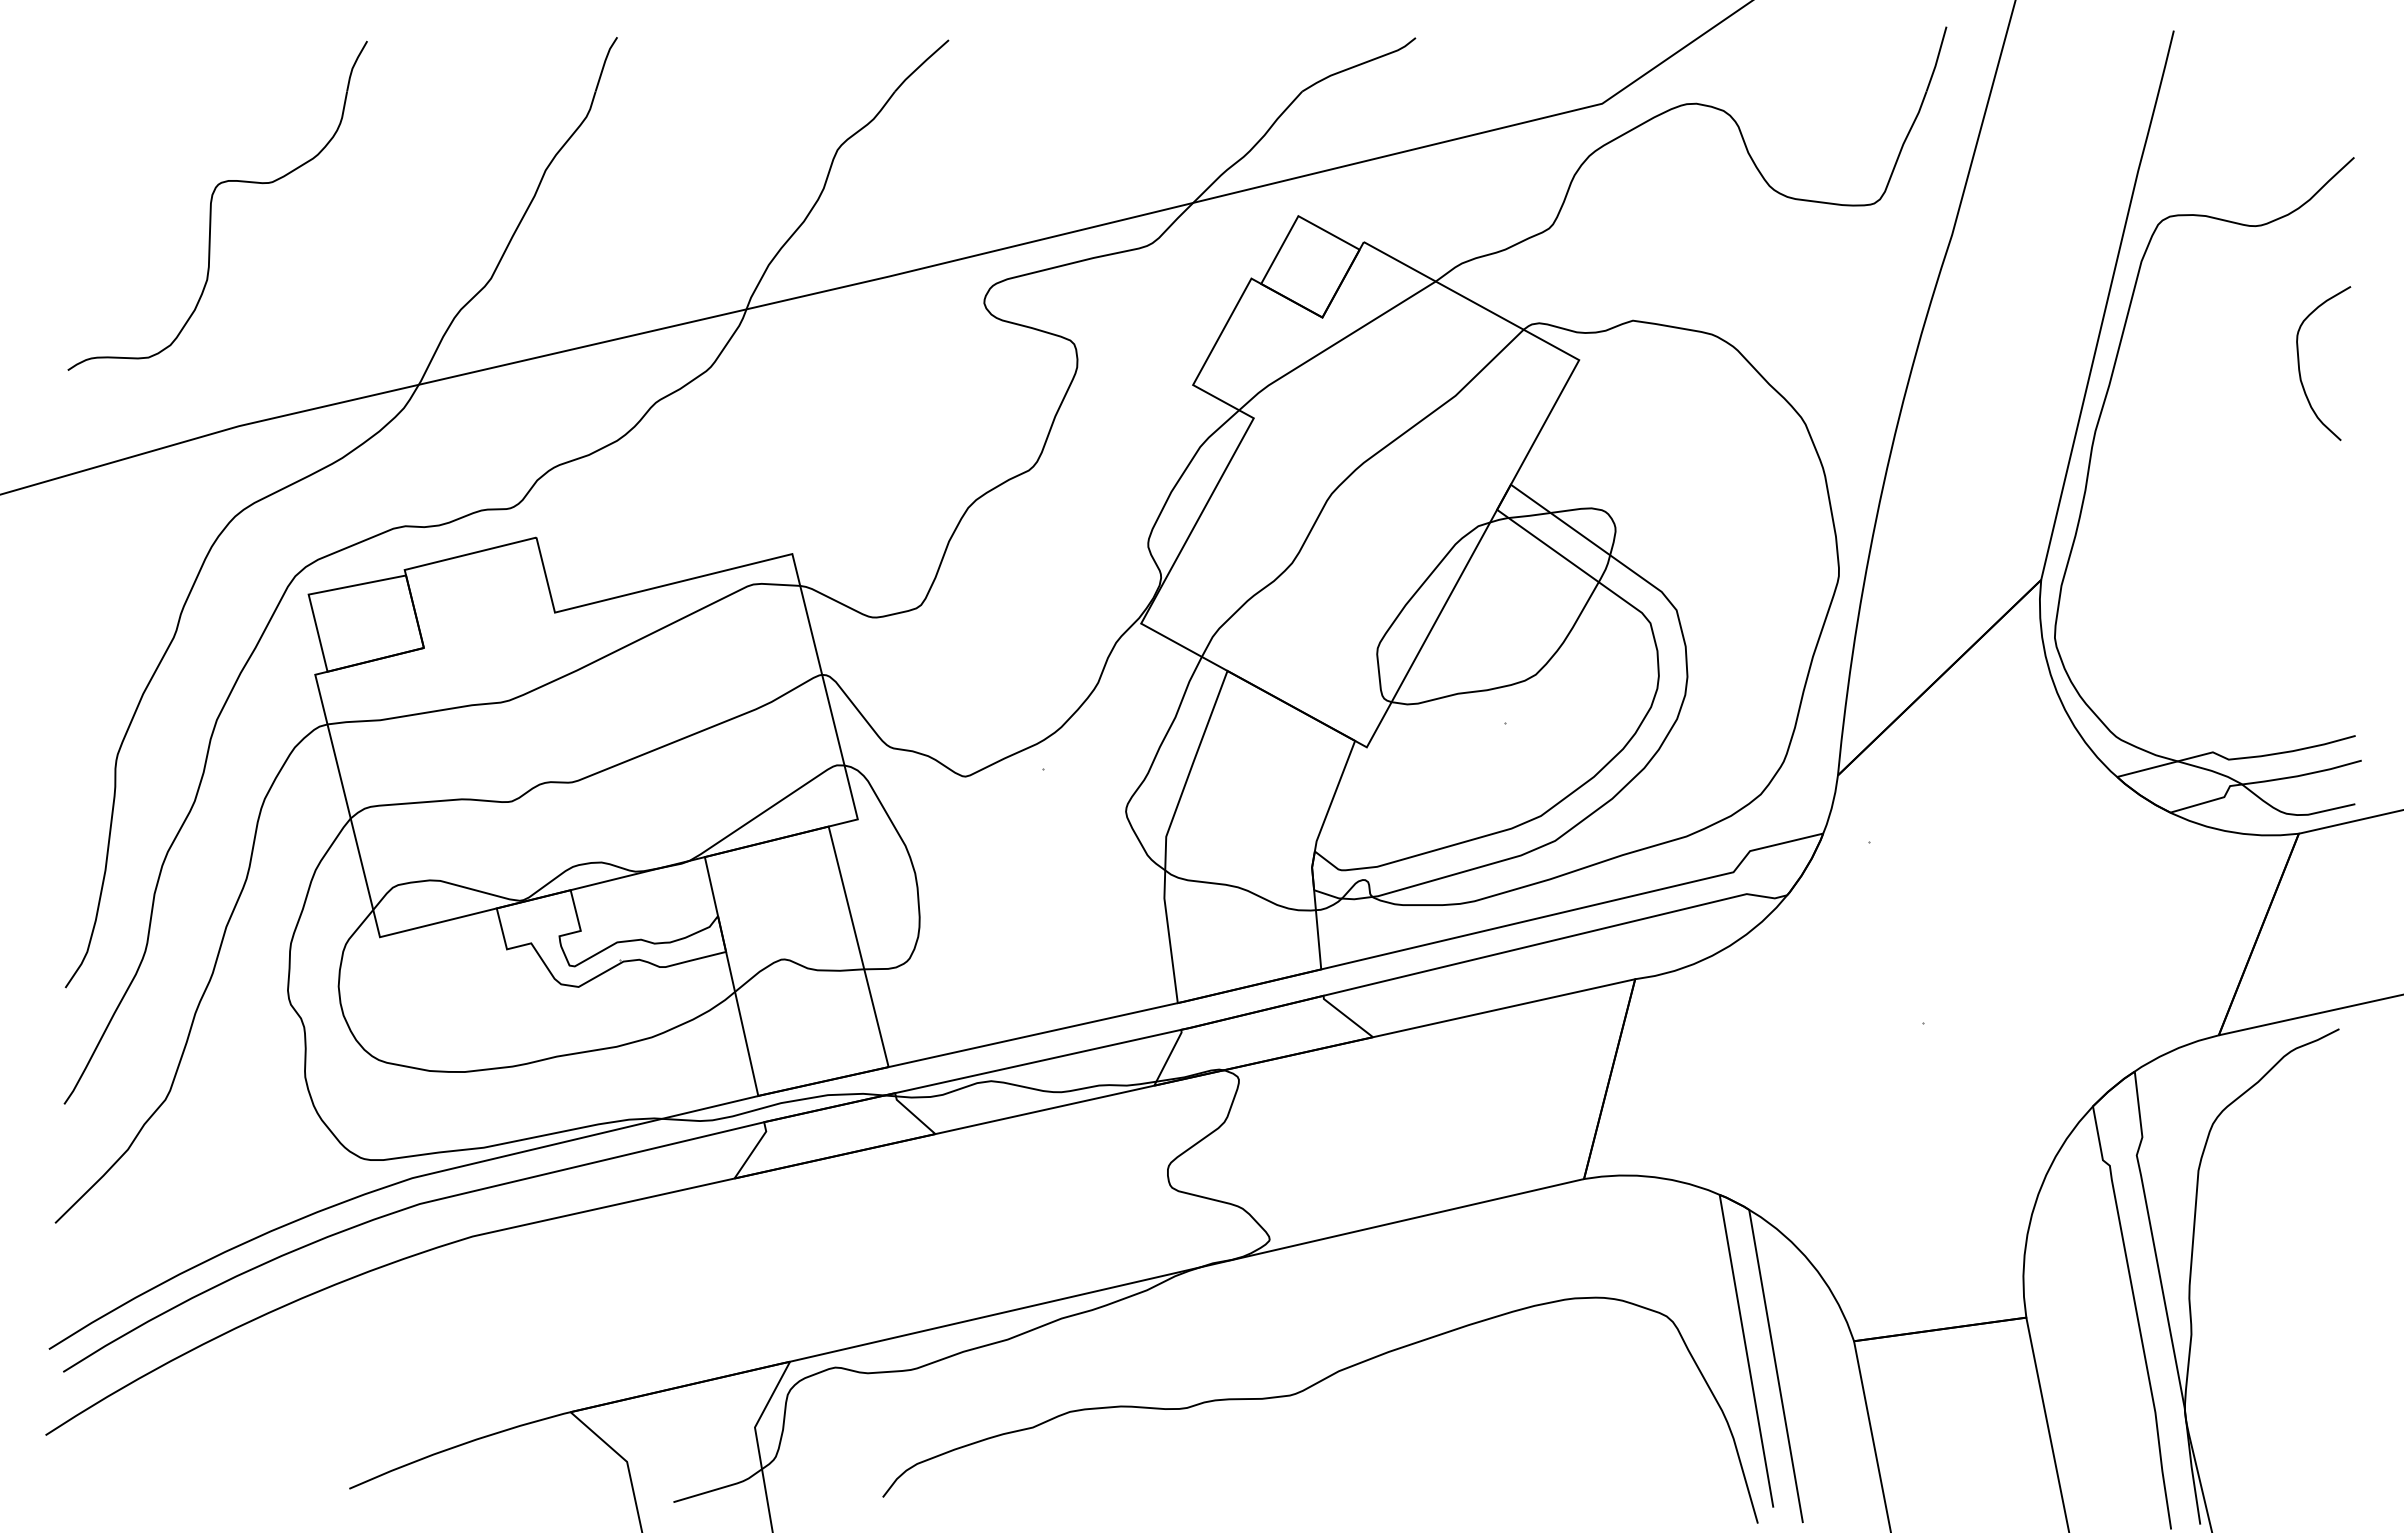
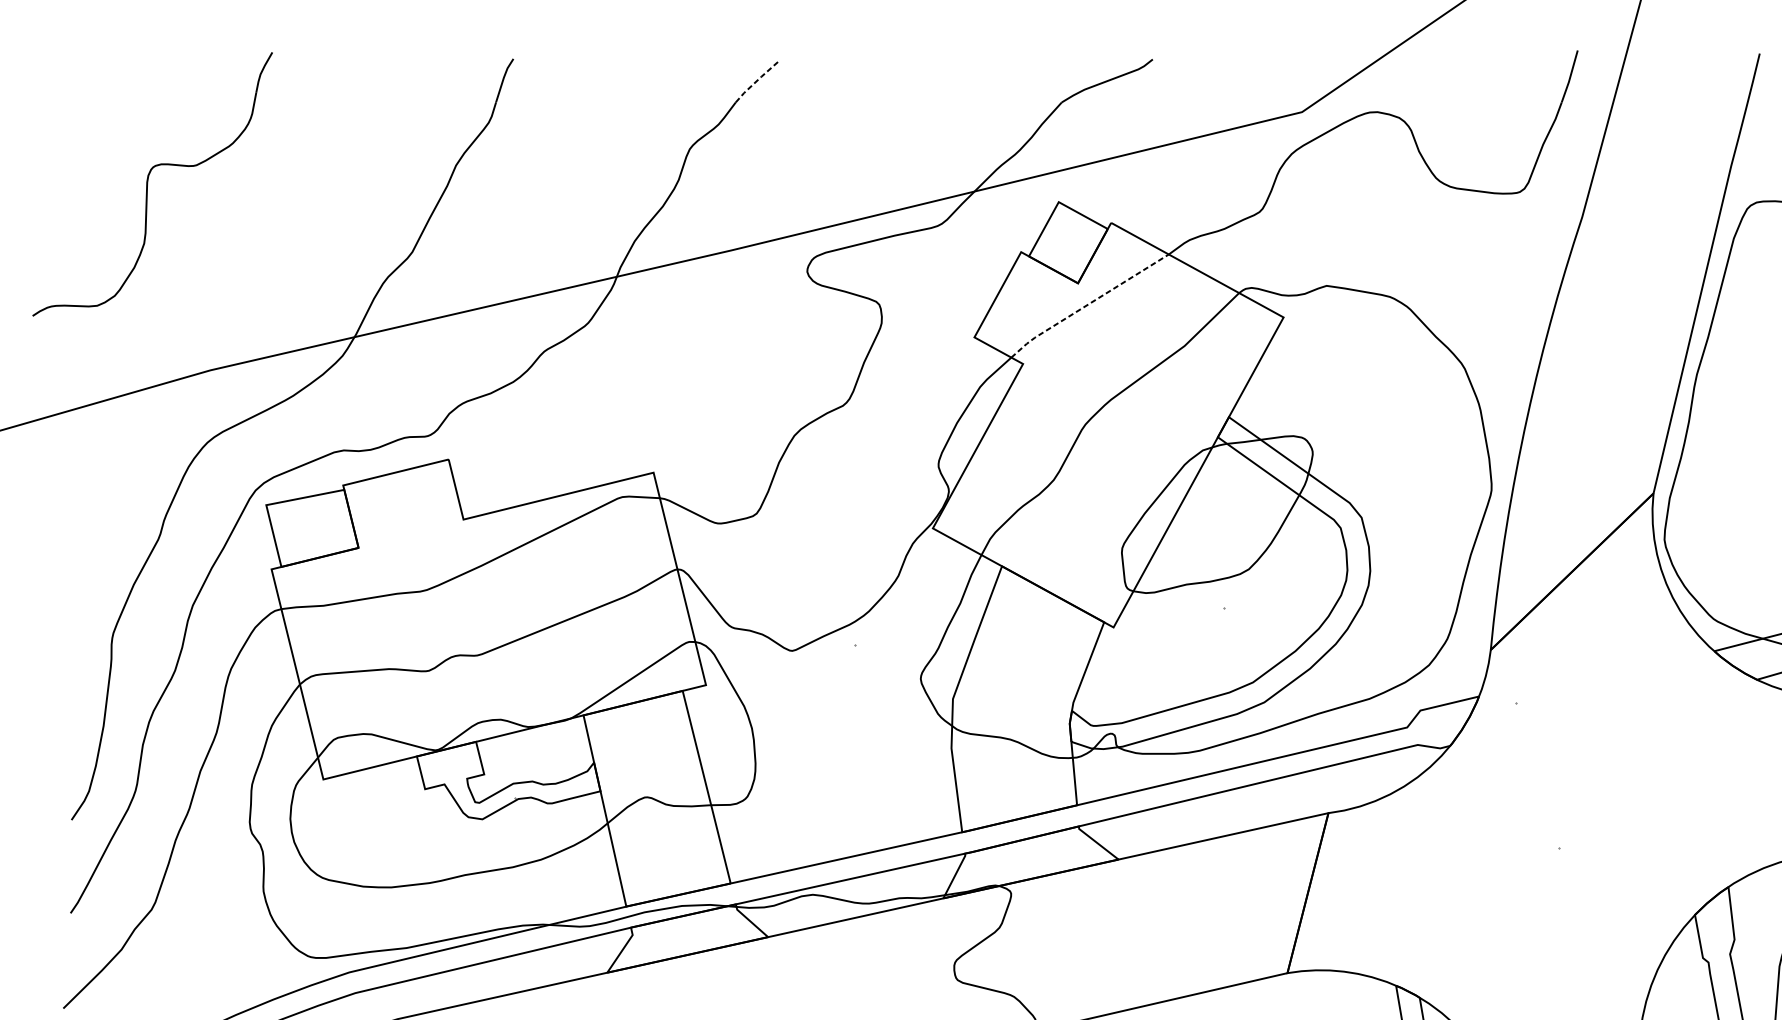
line: (921, 65) -> (757, 81), solid -> dashed
part: (217, 205) -> (152, 184), moved
line: (1334, 344) -> (1087, 304), solid -> dashed

